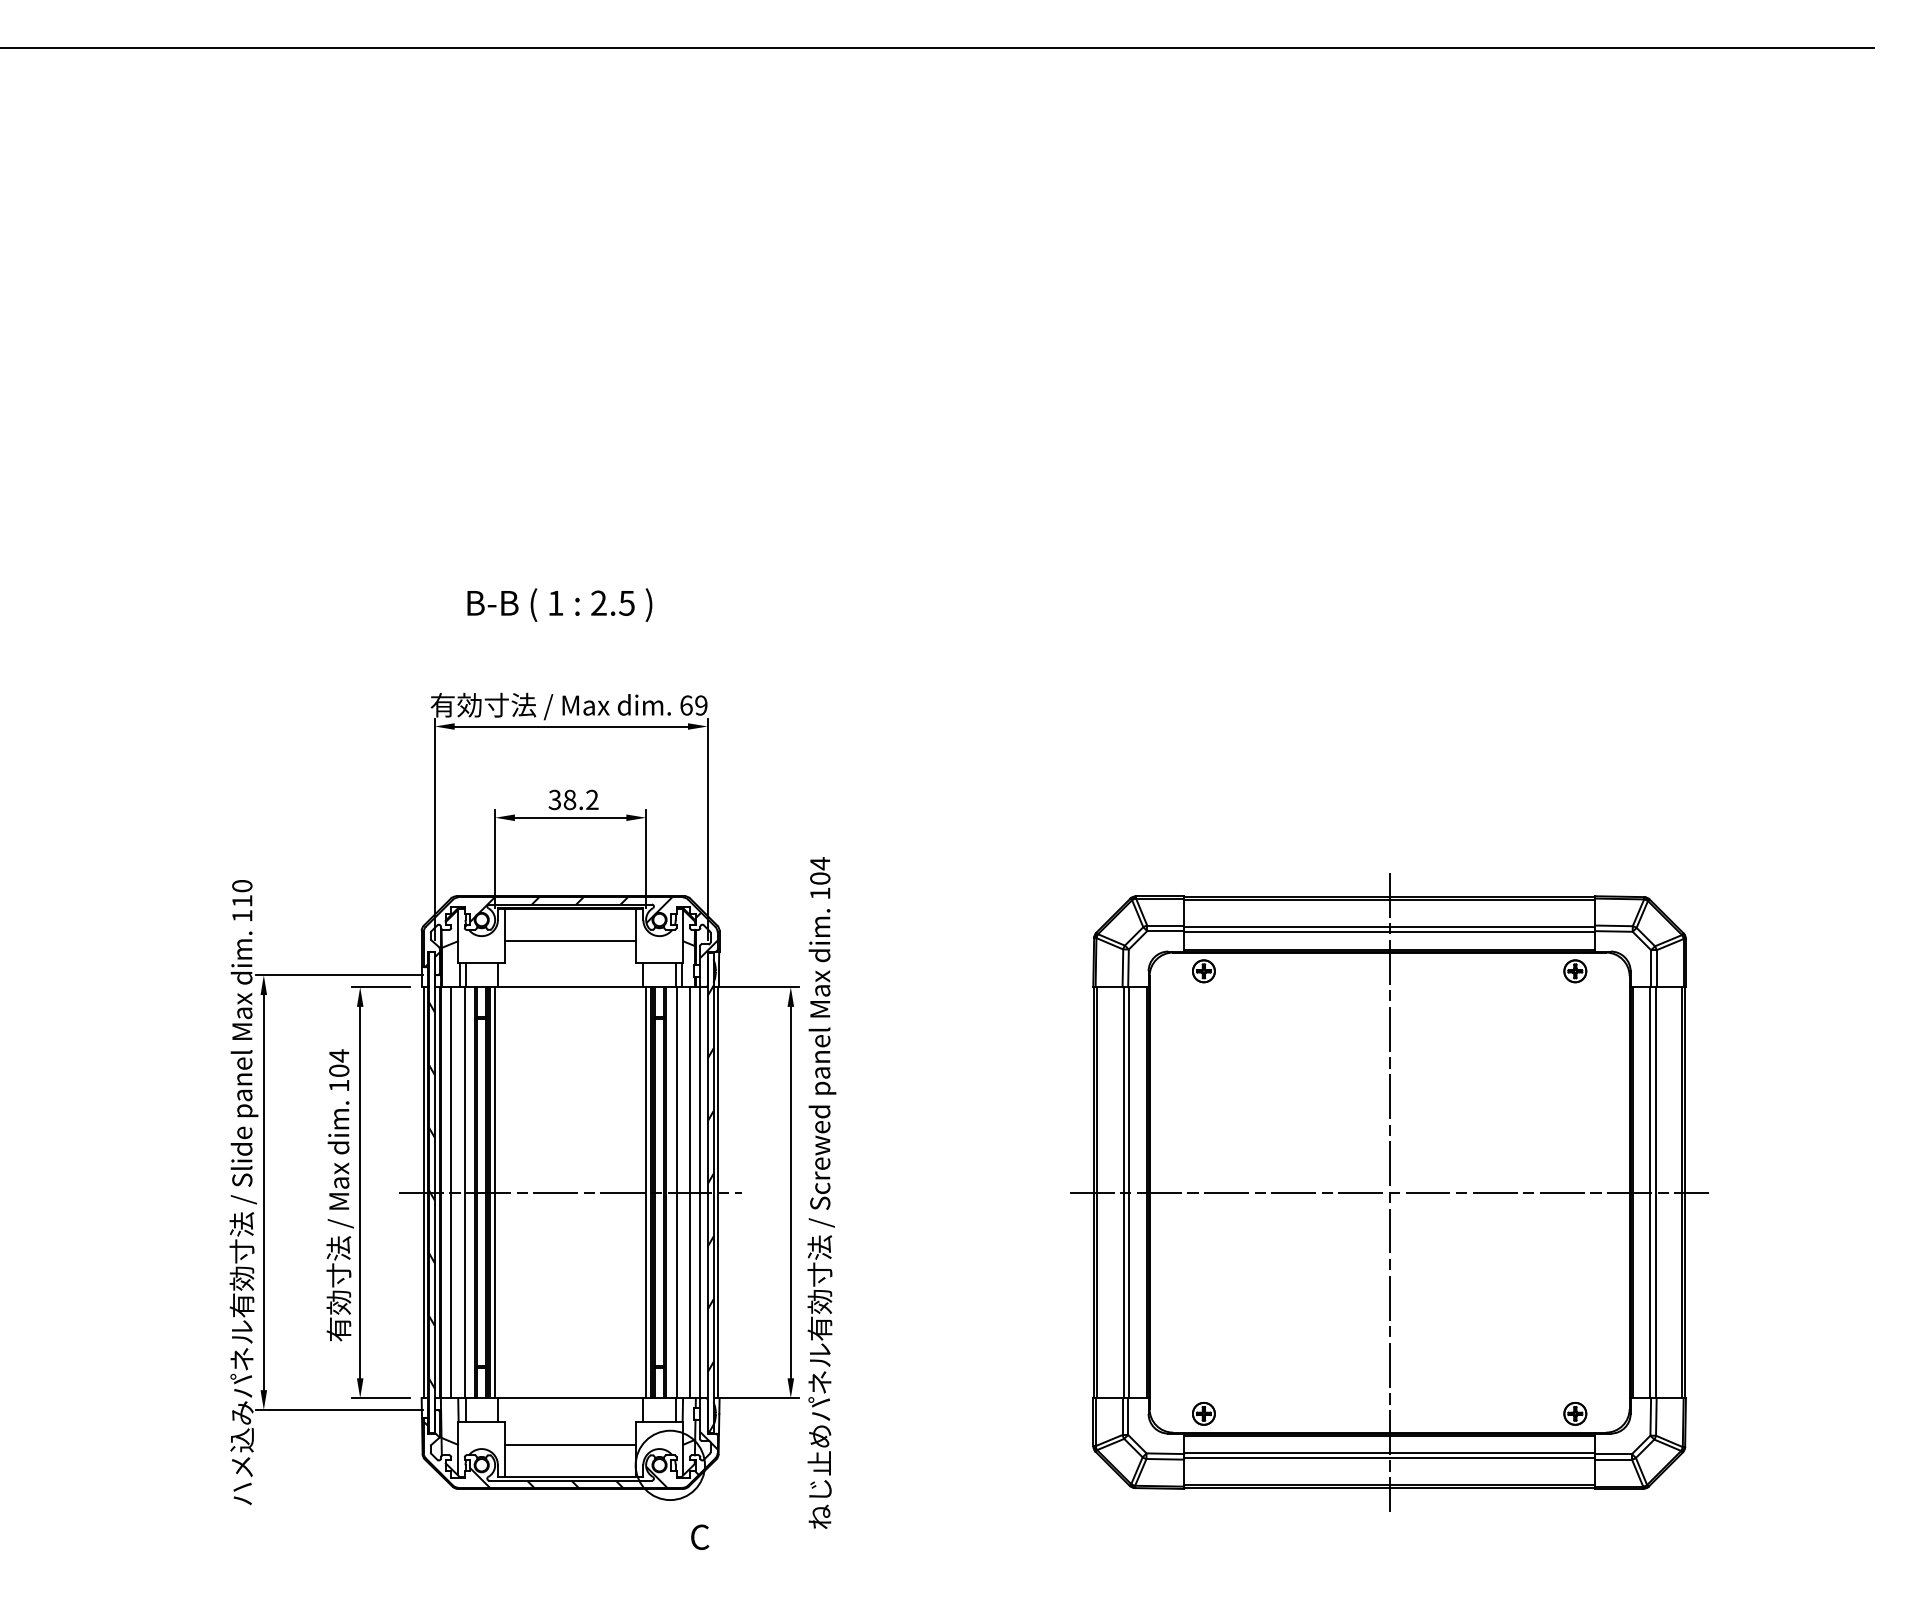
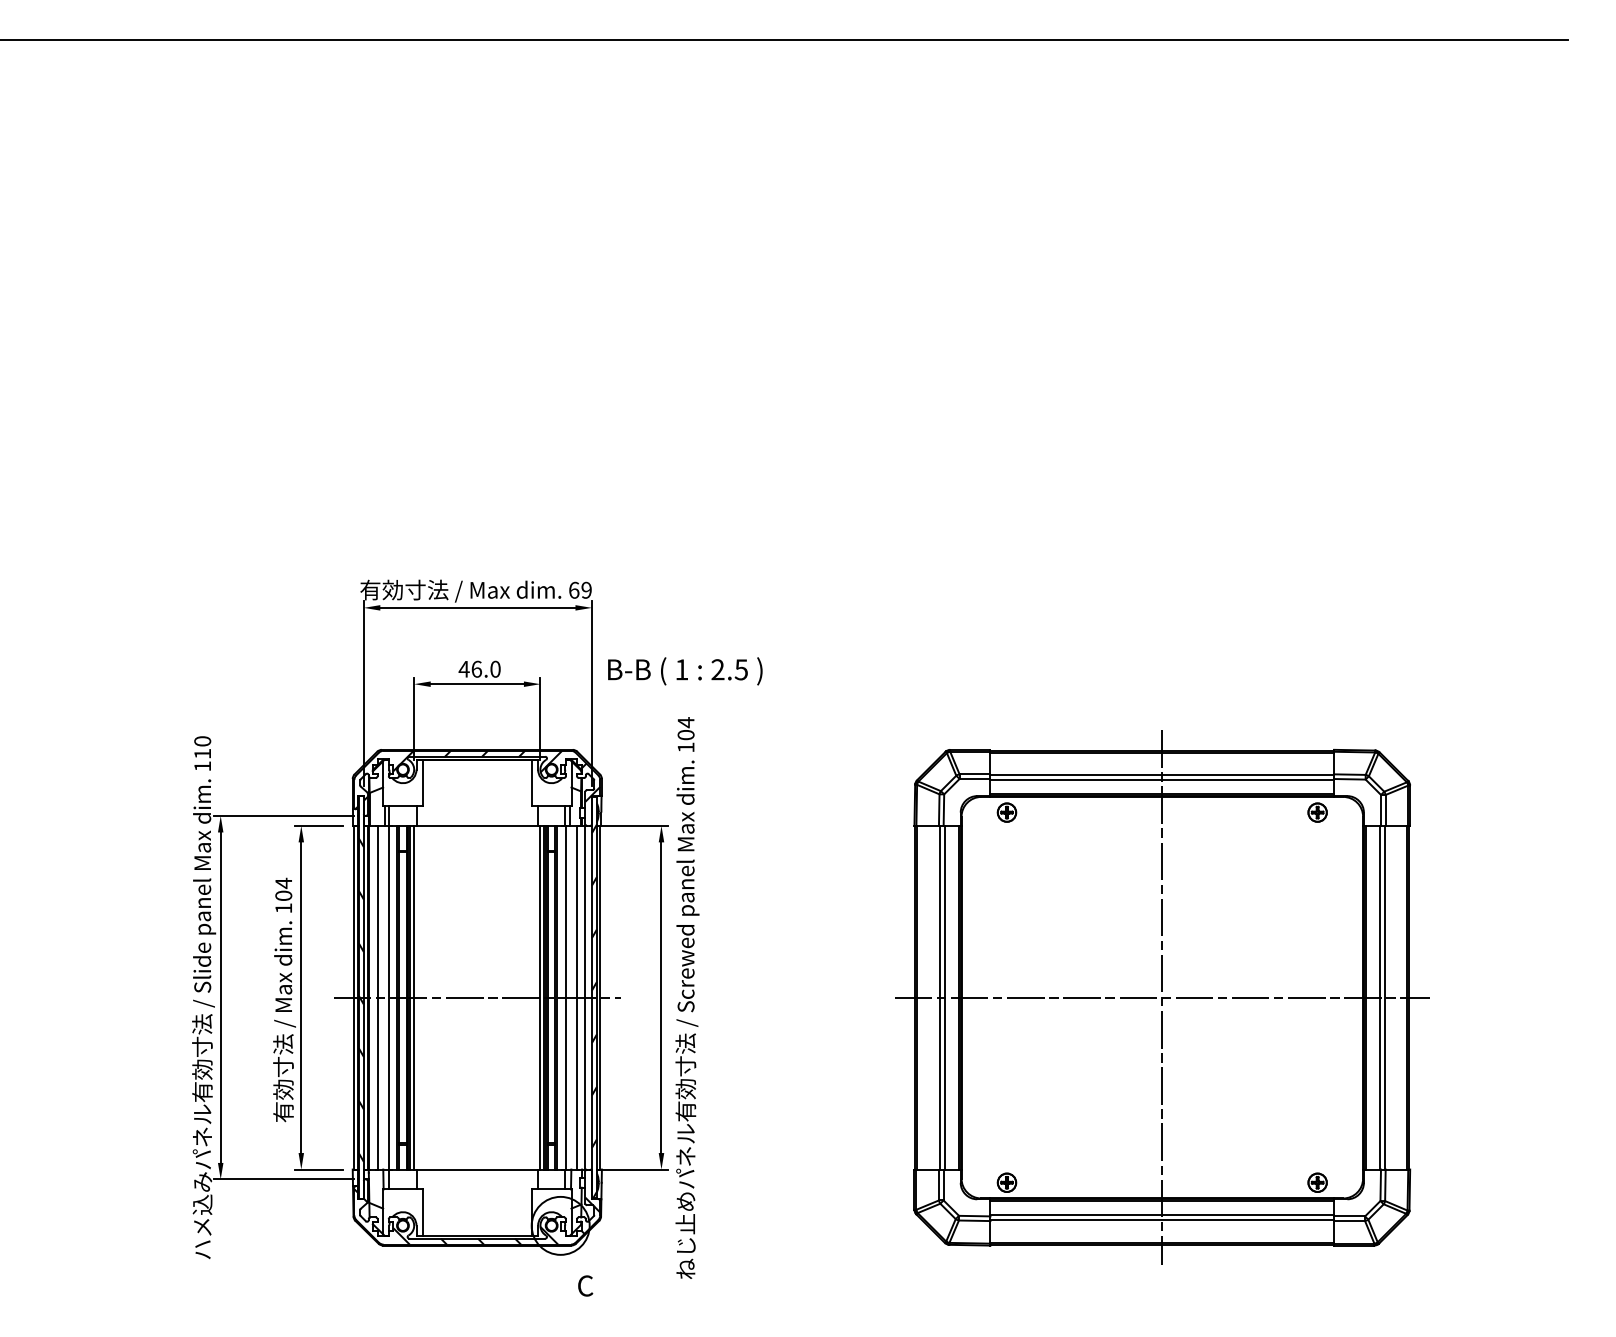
text: (560, 605) -> (685, 671), moved
text: (573, 799) -> (479, 668), 38.2 -> 46.0
line: (569, 941) -> (476, 787), removed
line: (569, 1445) -> (476, 1209), removed

